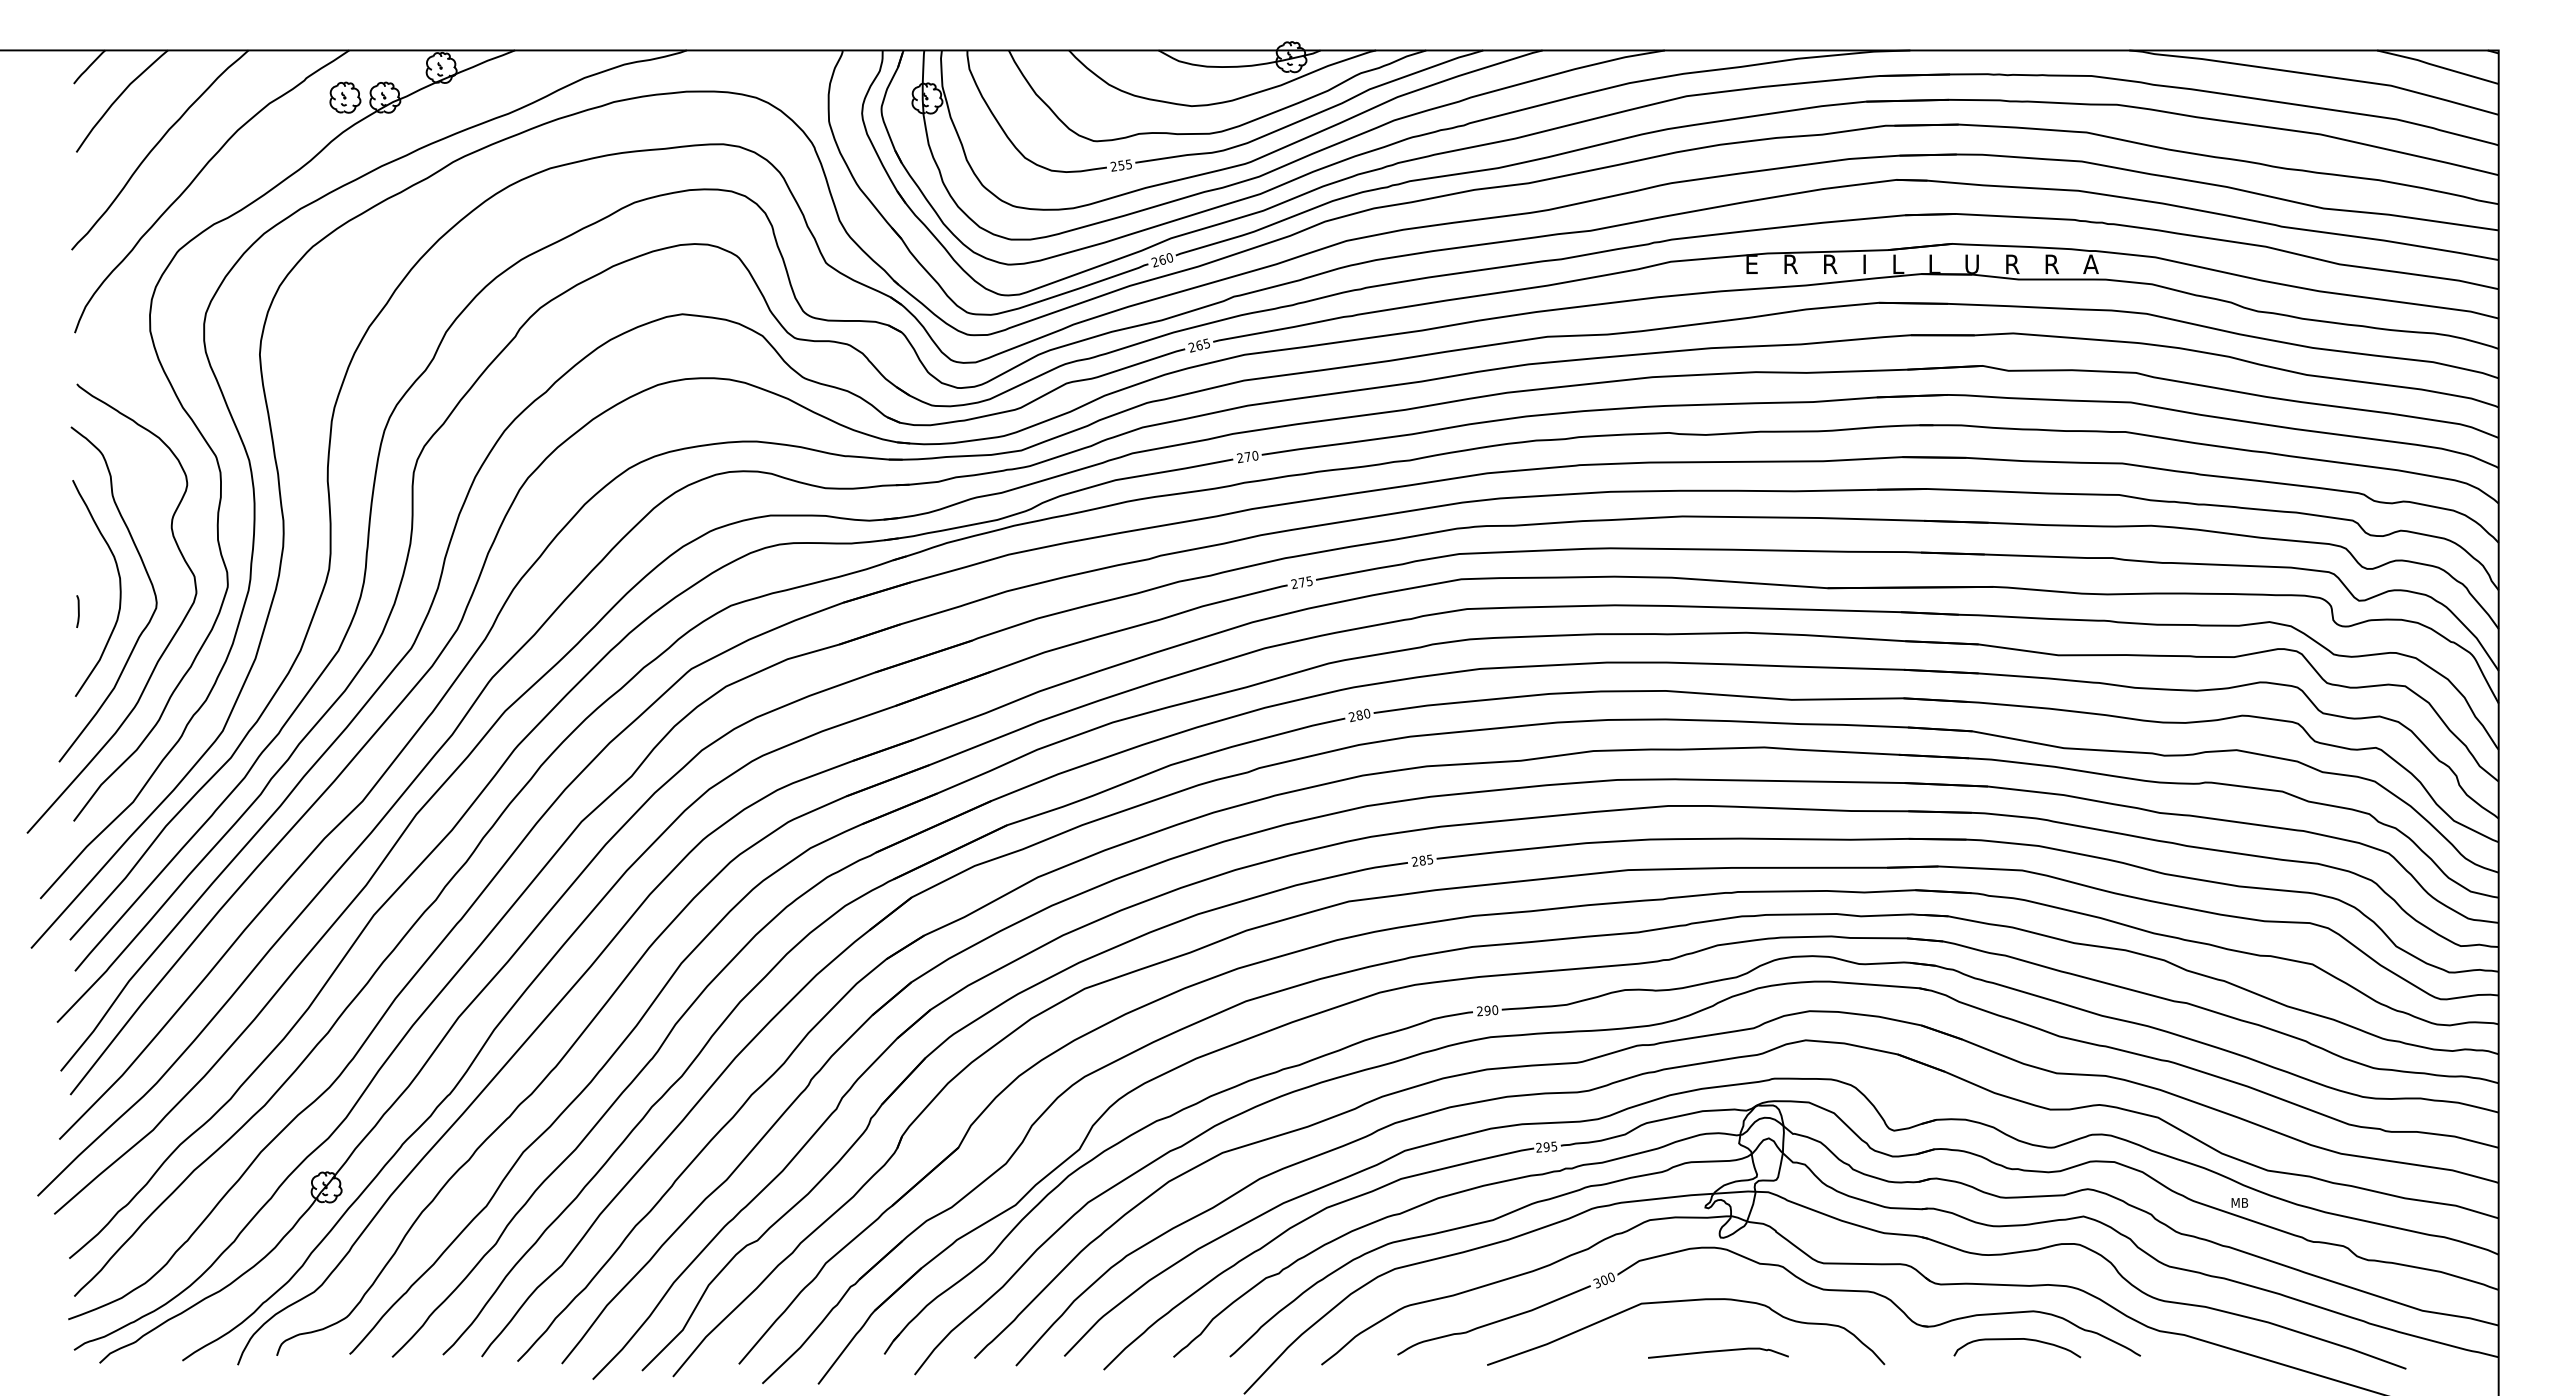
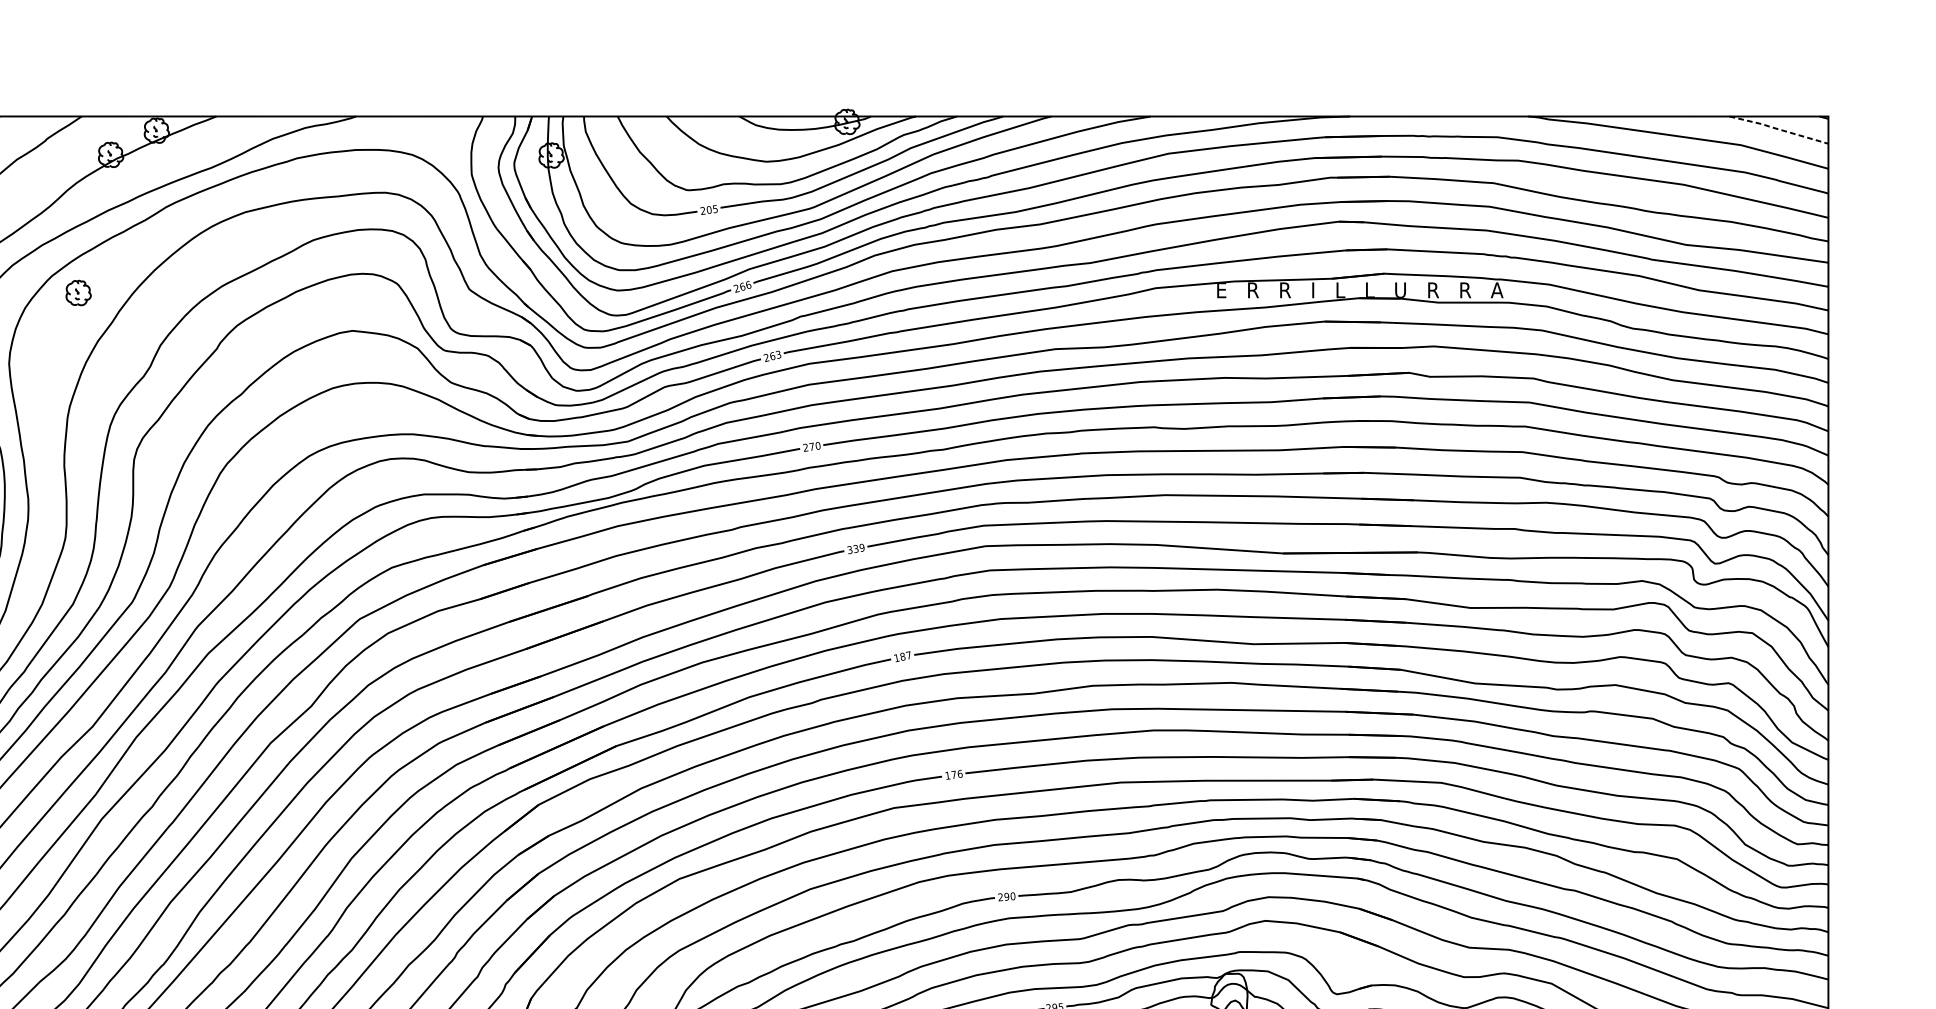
line: (2436, 66) -> (1777, 129), solid -> dashed
part: (345, 97) -> (78, 292), moved
text: (1121, 165) -> (709, 209), 255 -> 205
text: (1169, 256) -> (748, 283), 260 -> 266
text: (1206, 342) -> (778, 353), 265 -> 263
text: (1301, 582) -> (855, 548), 275 -> 339
text: (1359, 715) -> (902, 656), 280 -> 187
text: (1422, 860) -> (953, 774), 285 -> 176

